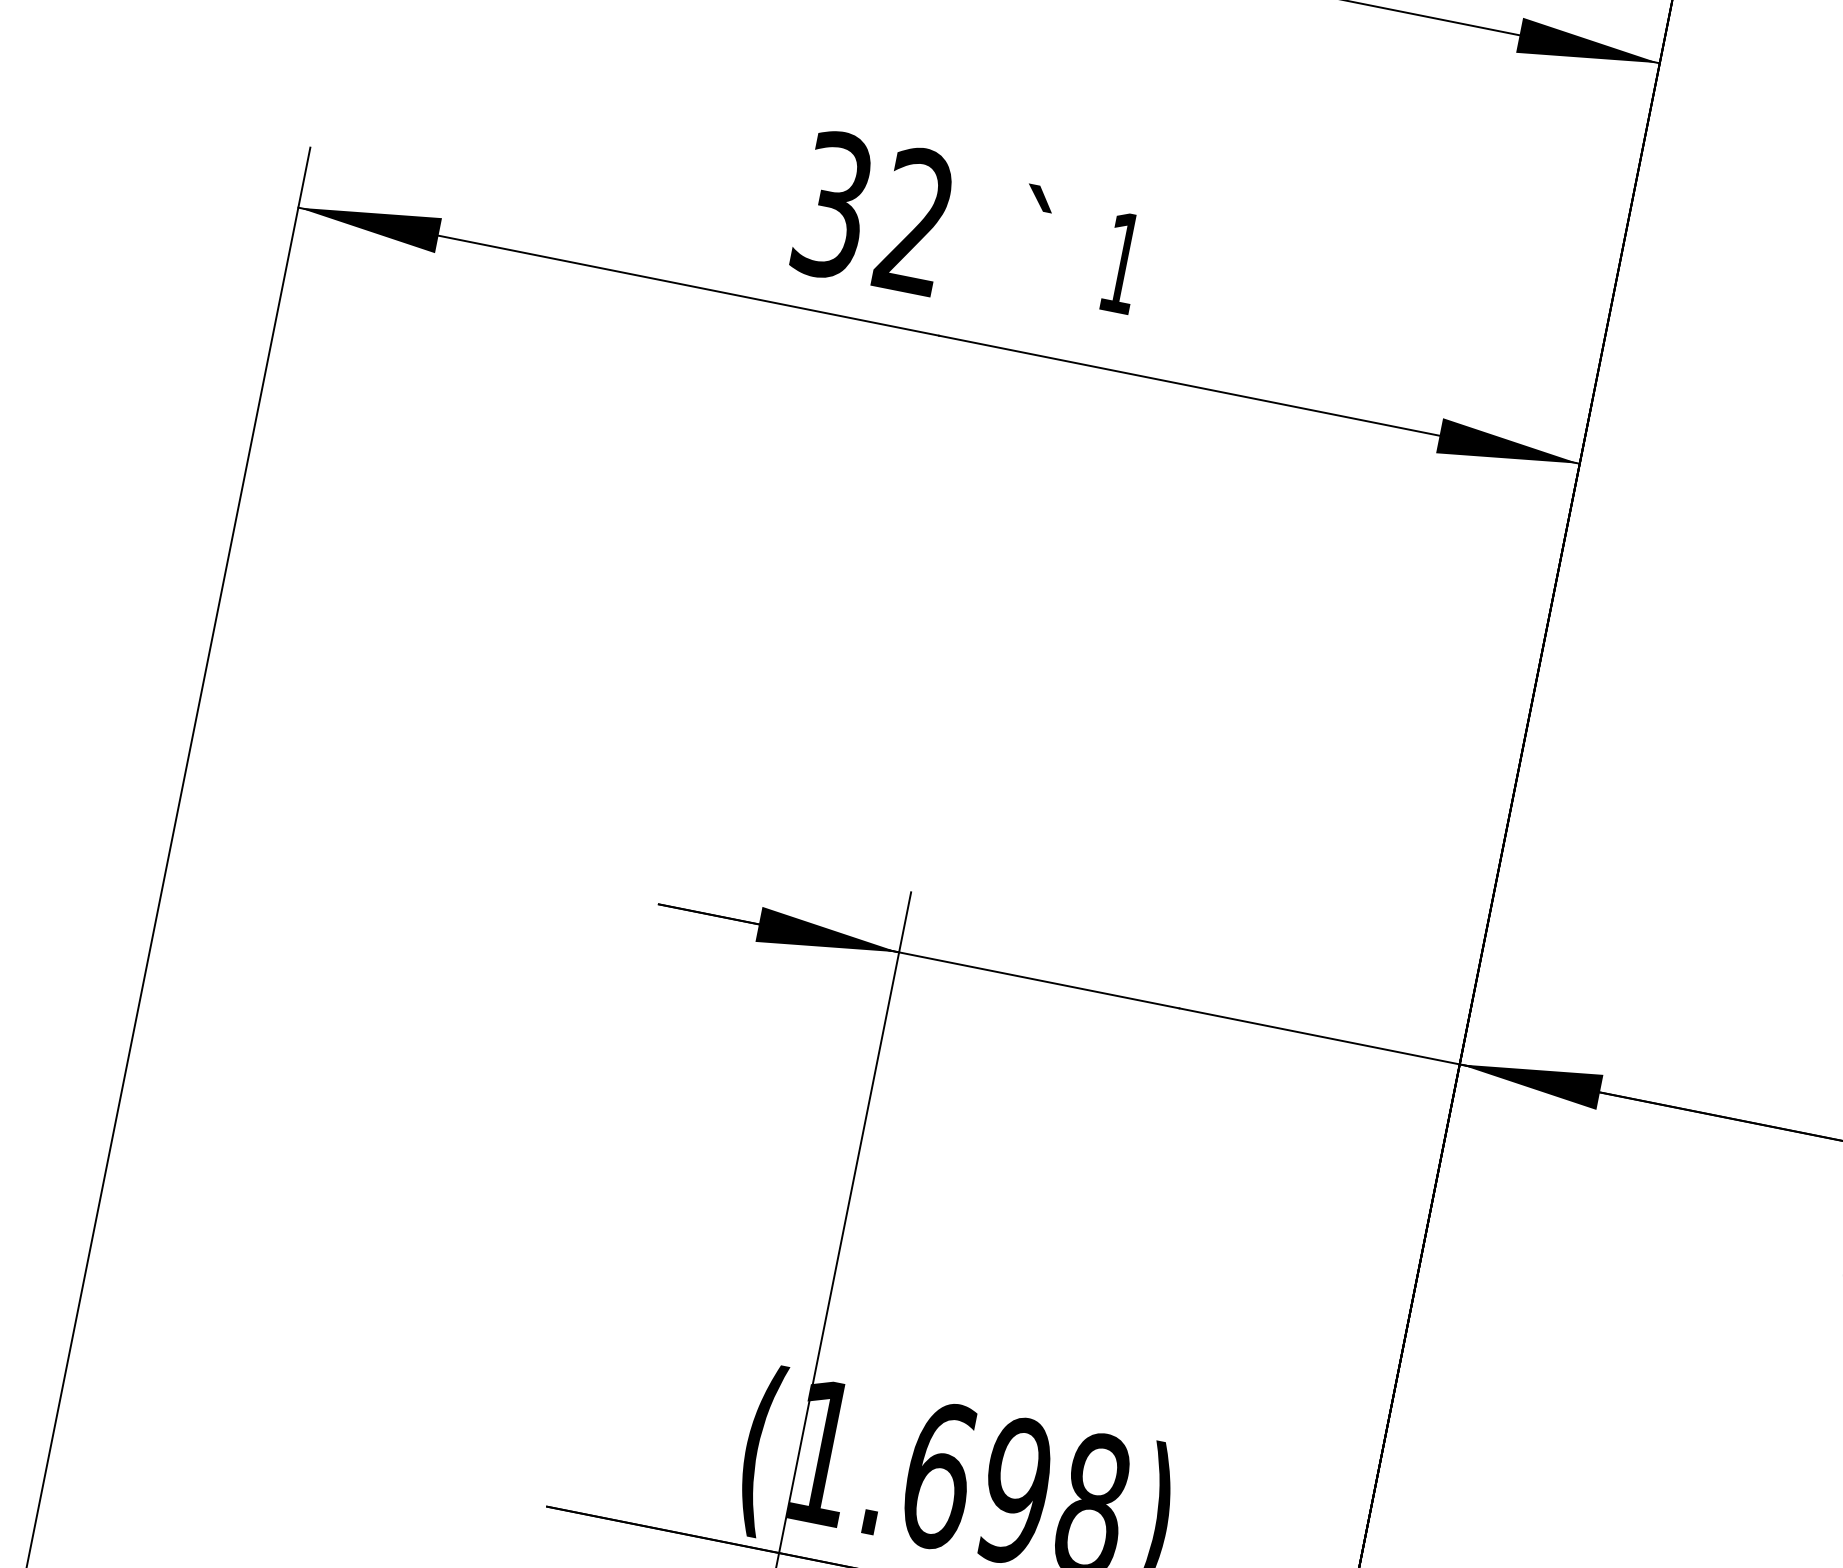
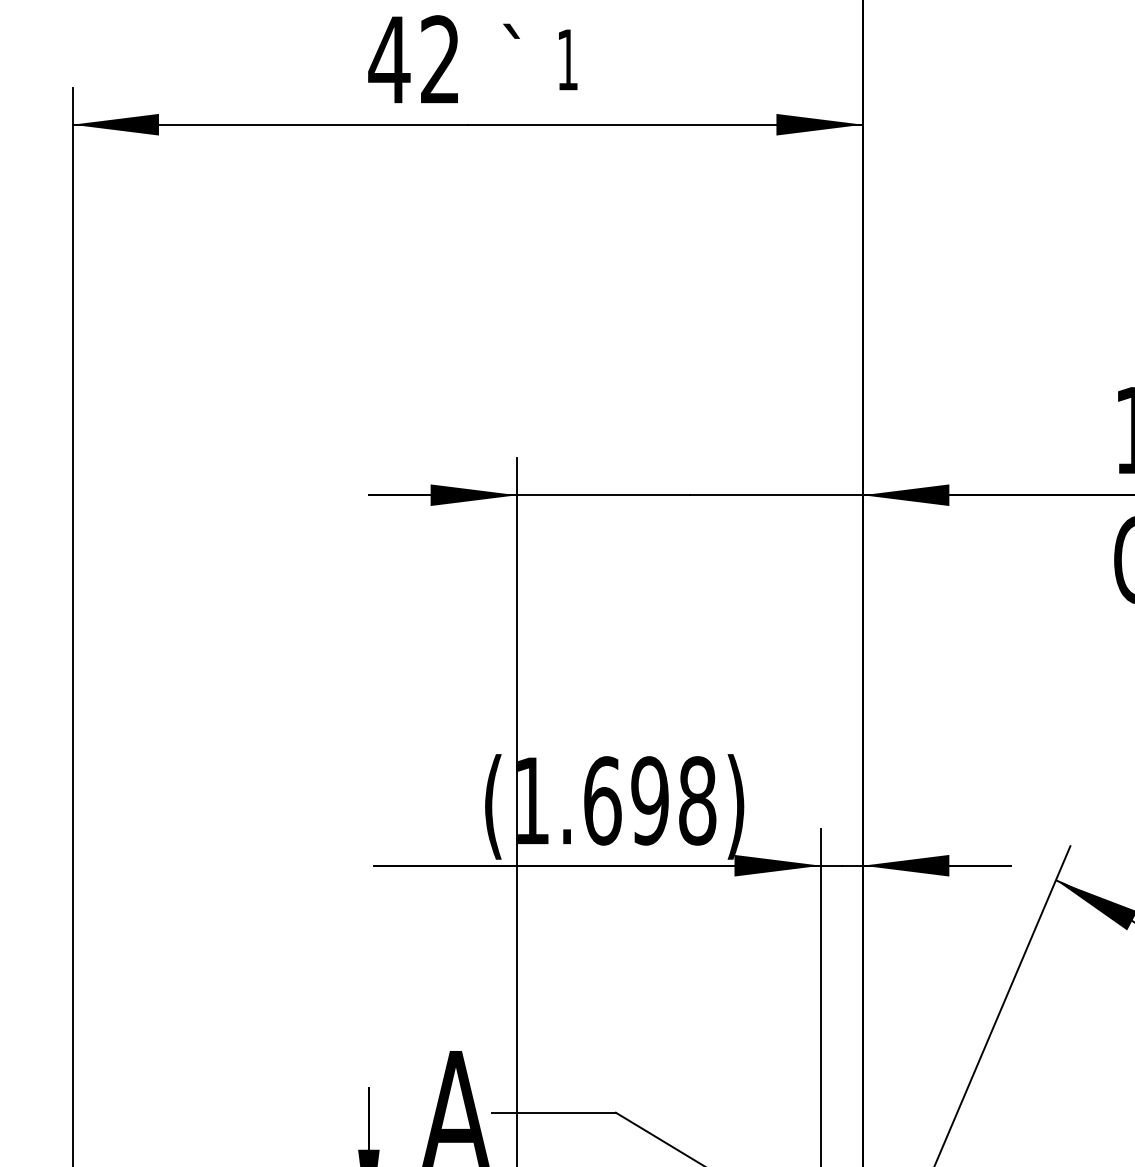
text: (833, 204) -> (389, 59), 32 -> 42

